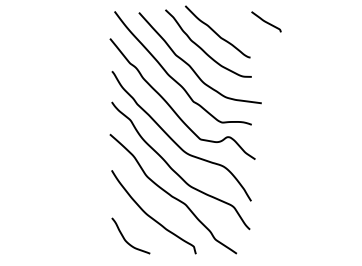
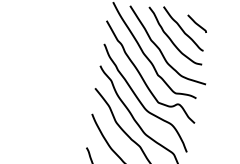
curve: (266, 21) -> (197, 23), moved

